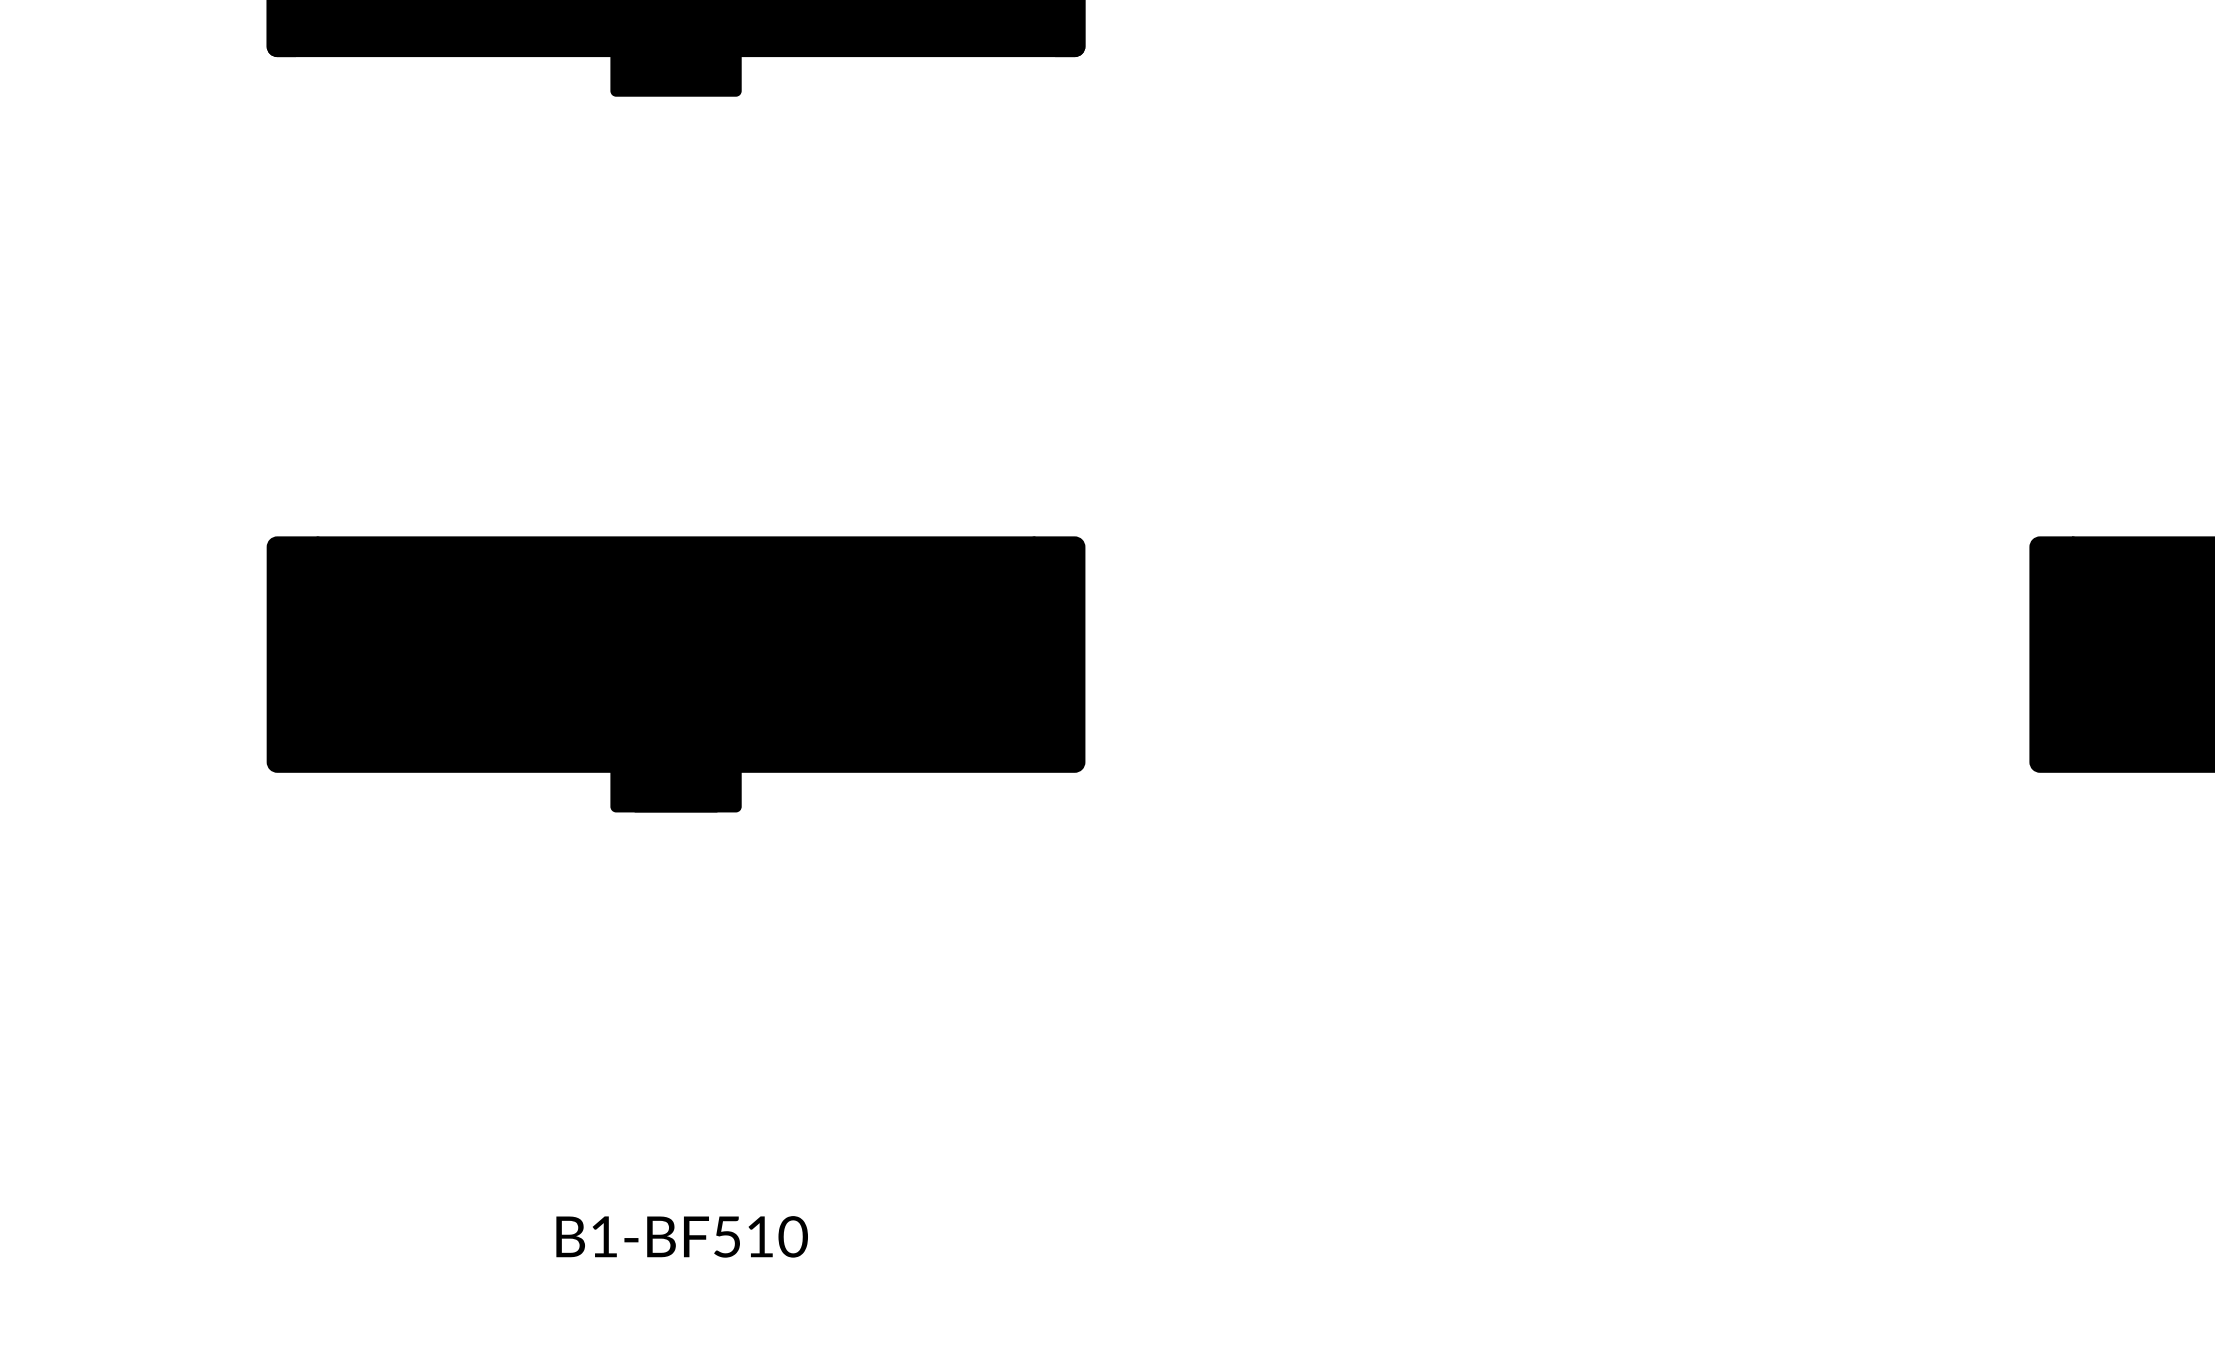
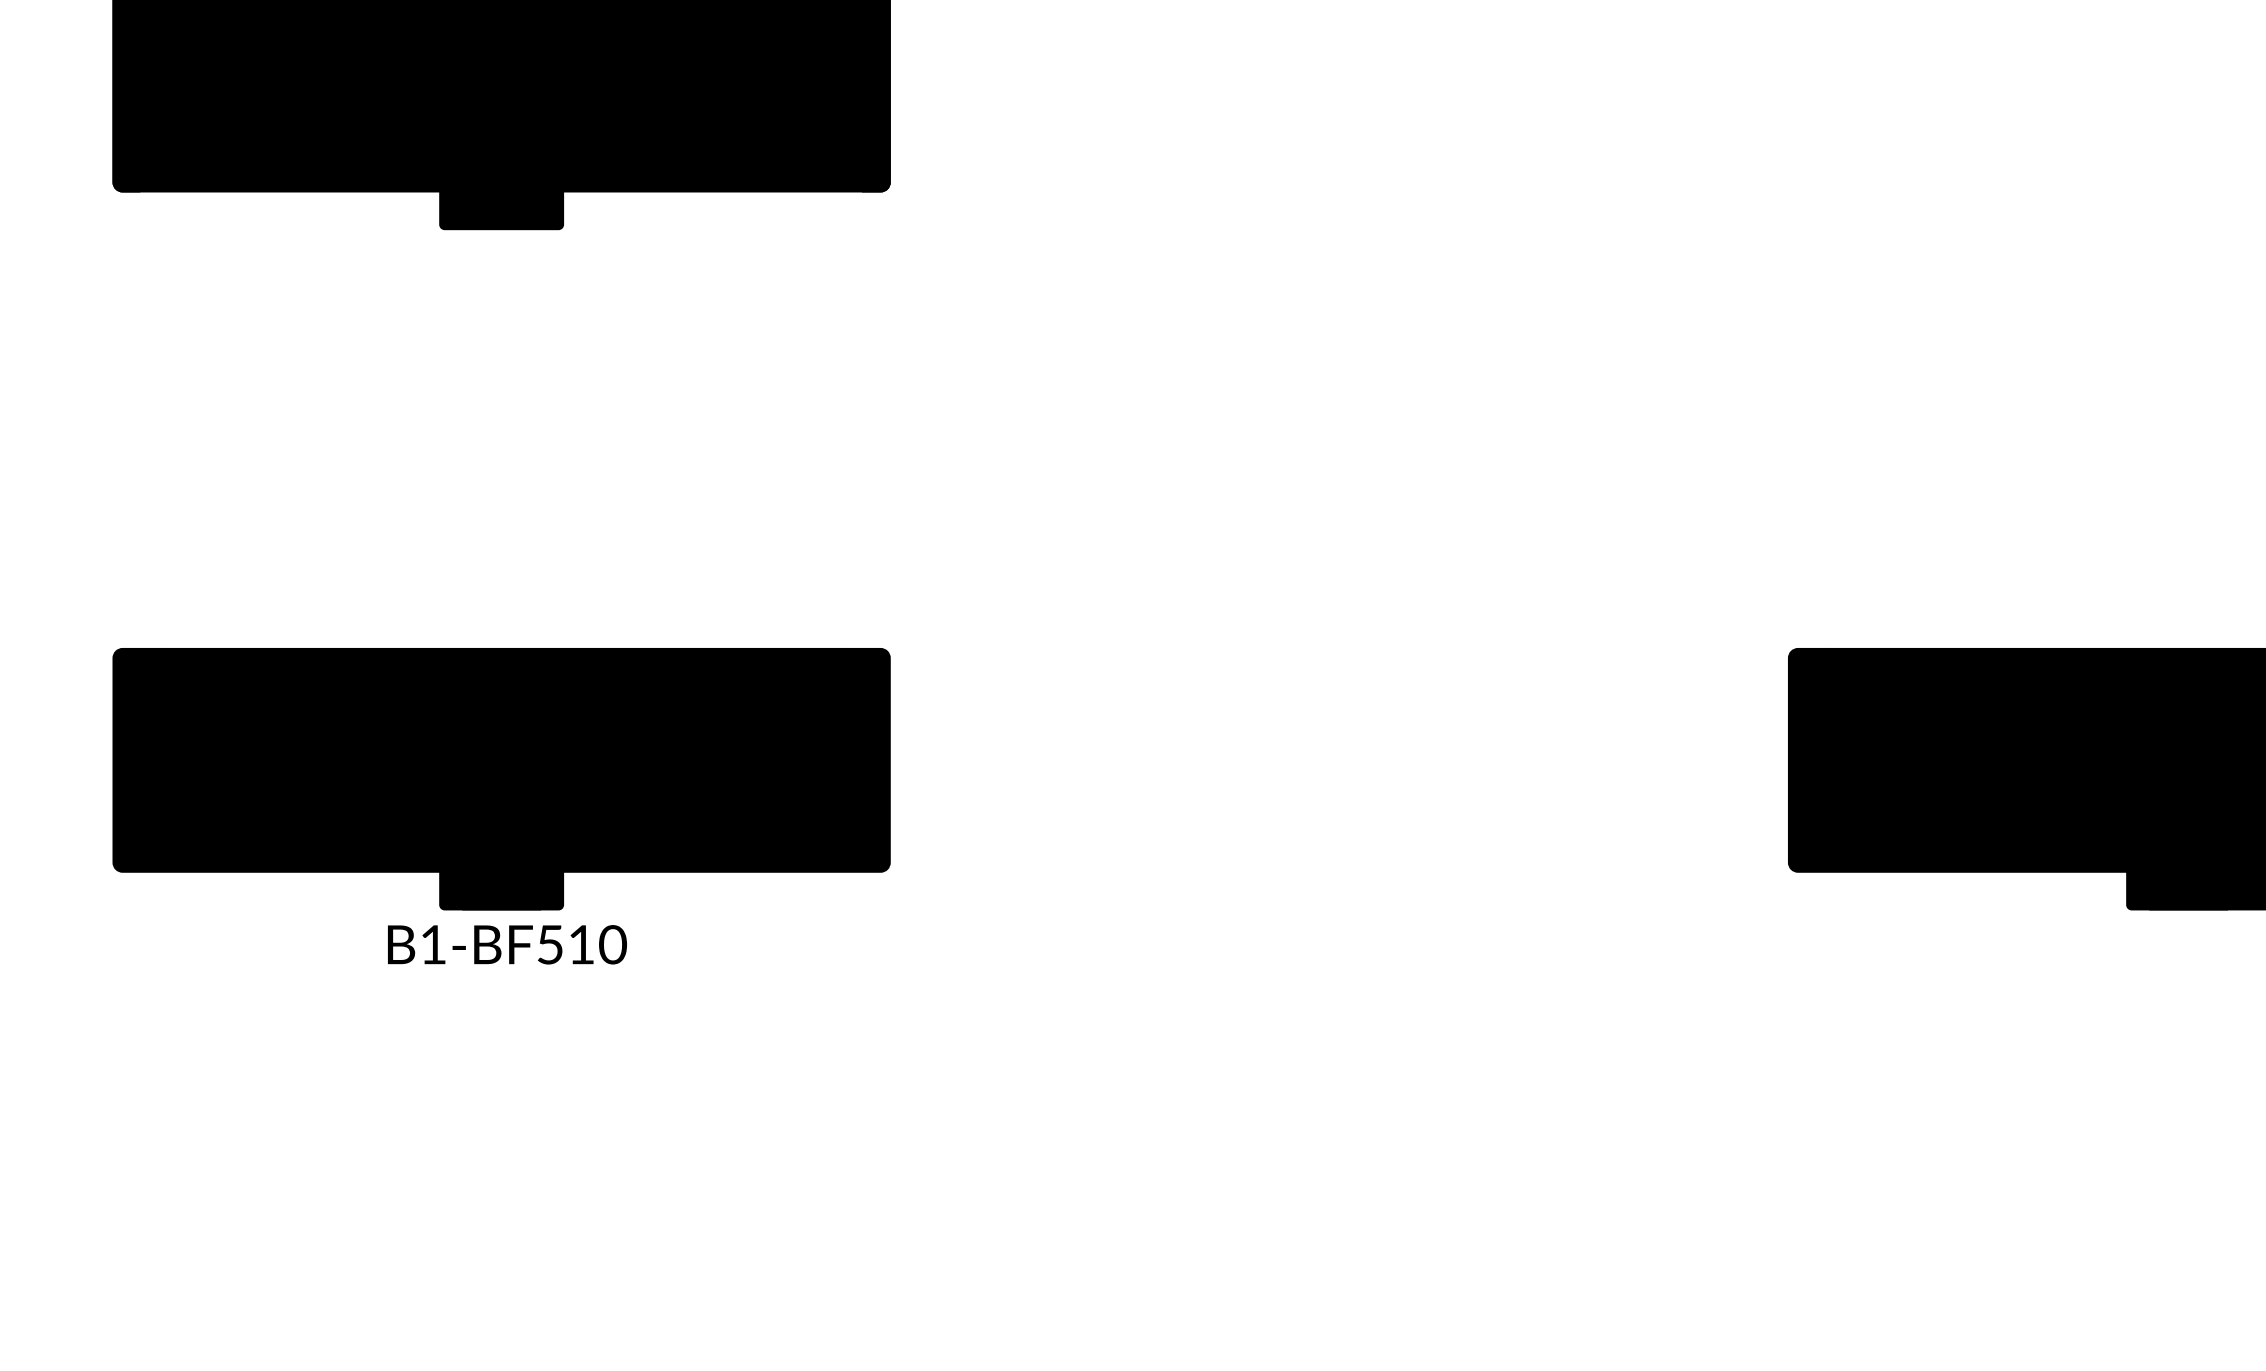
text: (682, 1236) -> (507, 944), moved

